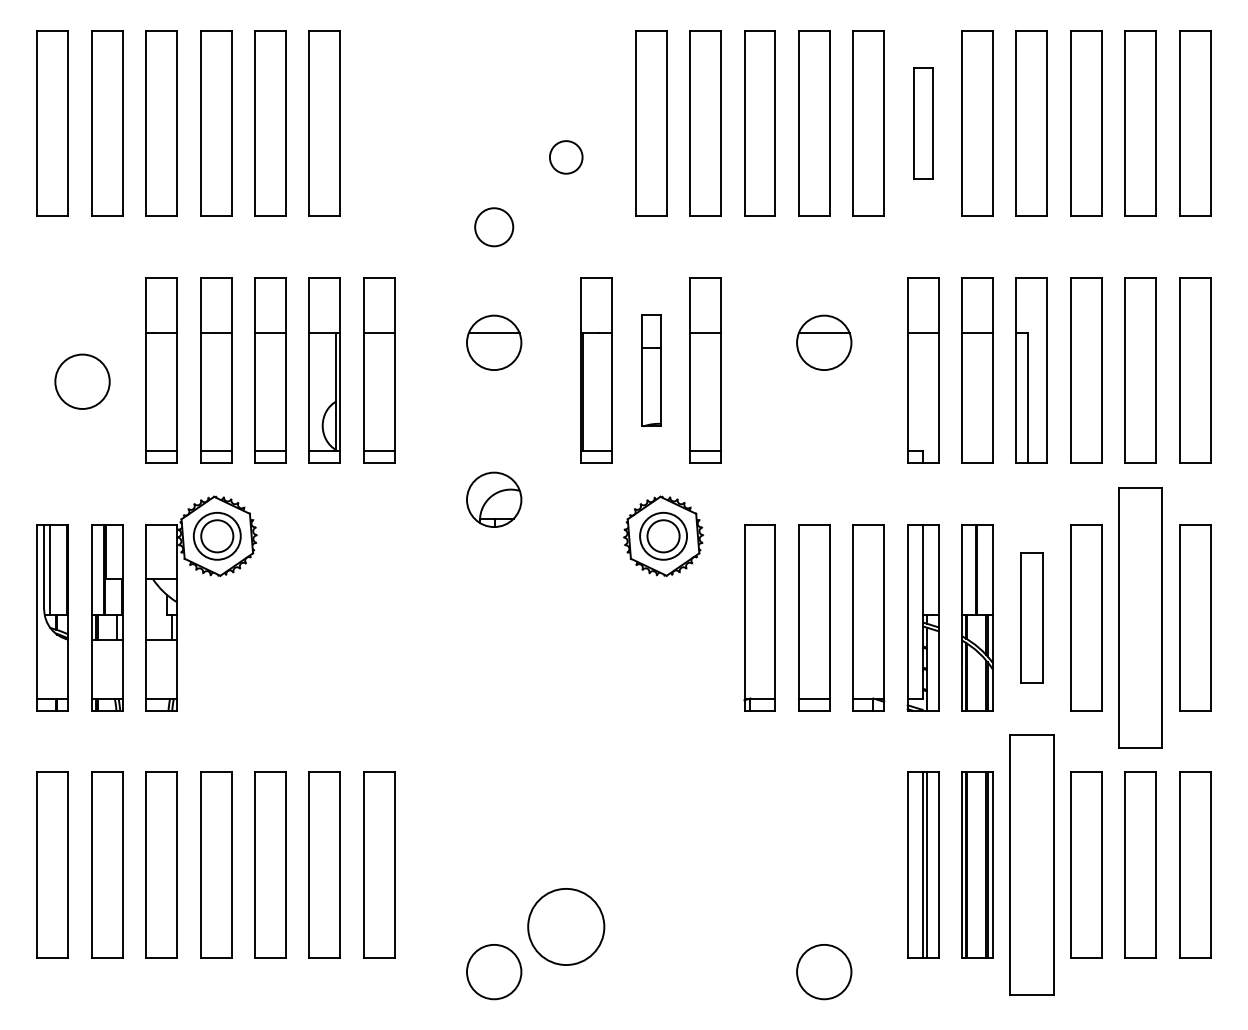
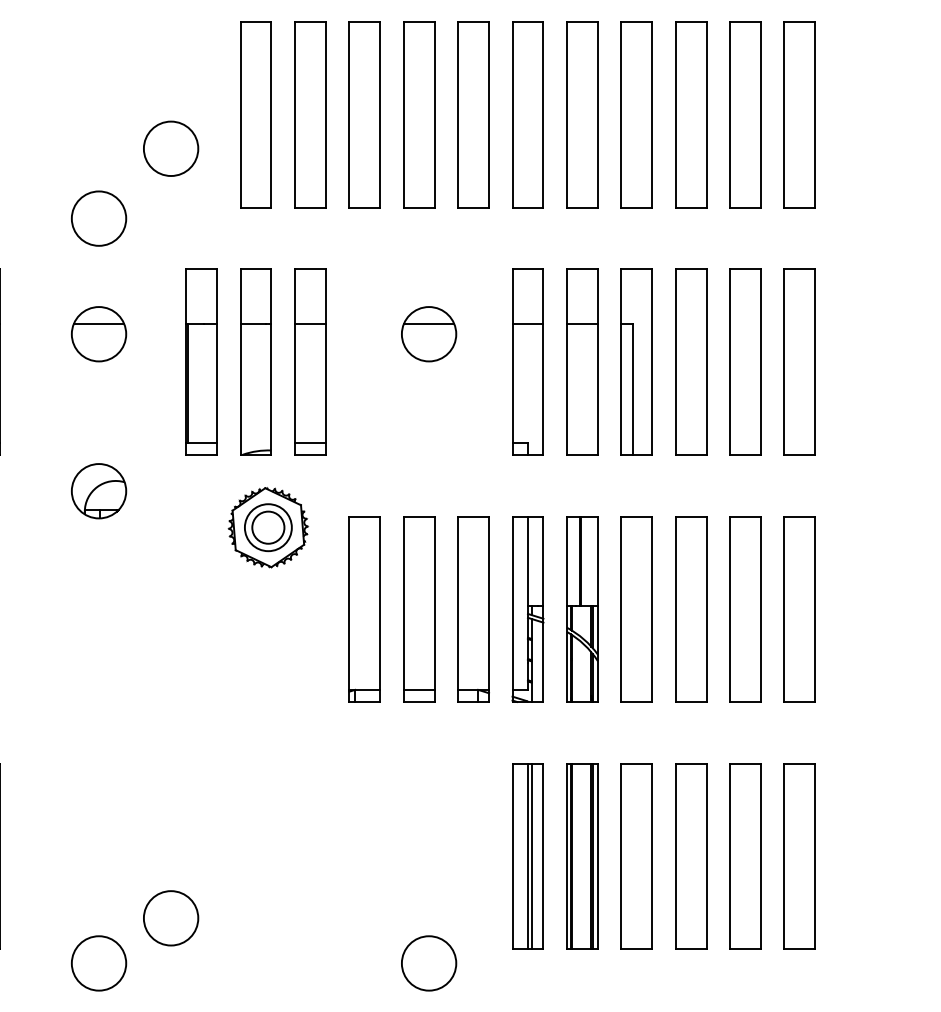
part: (923, 123) -> (528, 114), size x1.67
circle: (566, 157) -> (171, 148), size x1.67
circle: (494, 227) -> (99, 218), size x1.43
part: (651, 370) -> (256, 361), size x1.67
part: (1031, 617) -> (636, 608), size x1.43
part: (1140, 617) -> (745, 608), size x0.71
part: (1031, 864) -> (636, 855), size x0.71
circle: (566, 926) -> (171, 917), size x0.71

